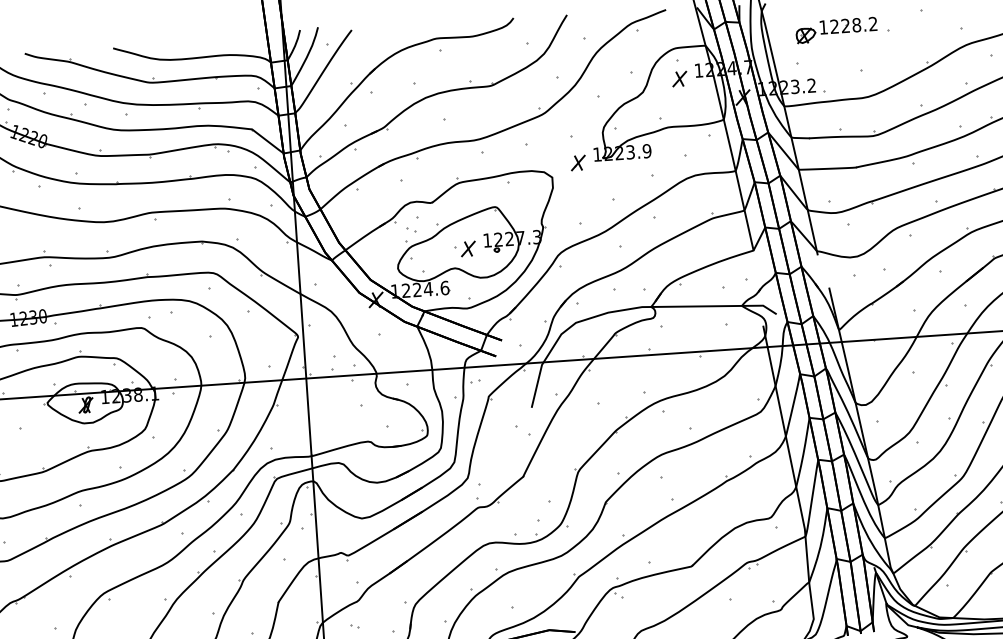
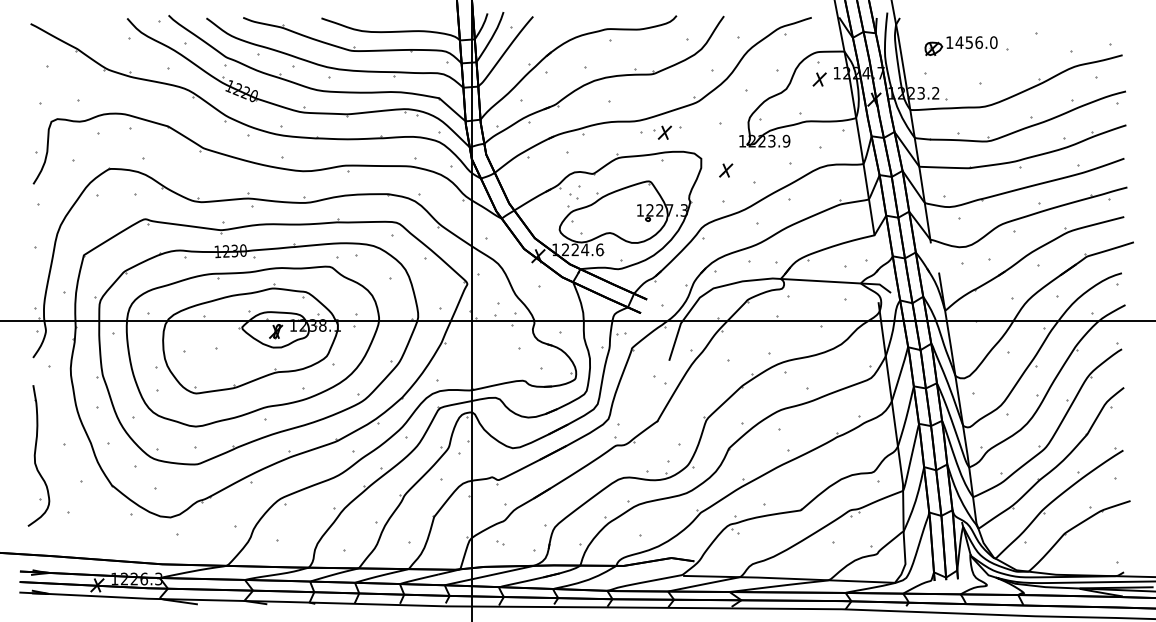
text: (853, 25) -> (976, 42), 1228.2 -> 1456.0
part: (578, 162) -> (726, 170), moved
part: (465, 248) -> (662, 132), moved

